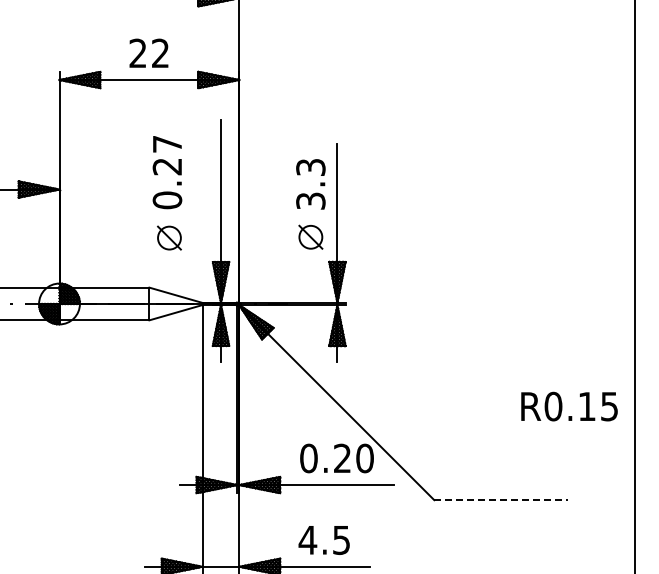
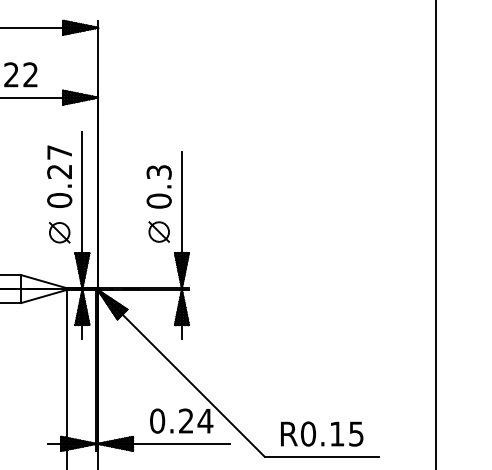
text: (167, 172) -> (59, 176), moved
text: (310, 200) -> (158, 200), 3.3 -> 0.3
part: (169, 237) -> (59, 232), moved
text: (569, 406) -> (322, 433), moved
text: (364, 458) -> (205, 421), 0.20 -> 0.24
line: (501, 500) -> (322, 457), dashed -> solid

